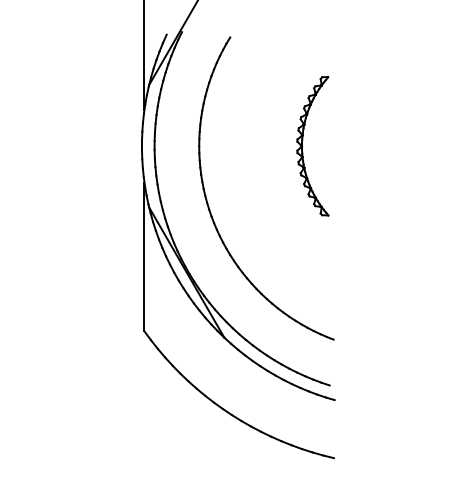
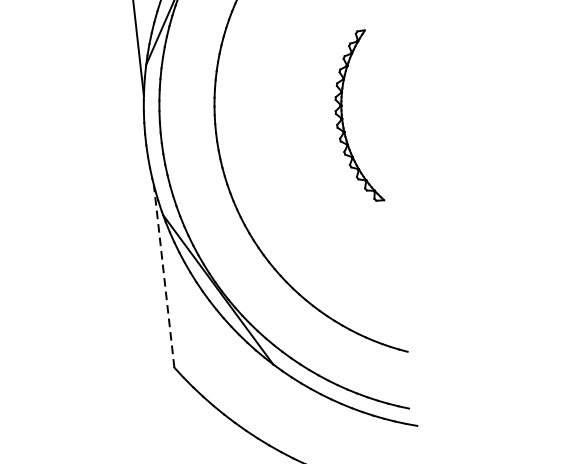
line: (144, 256) -> (164, 275), solid -> dashed

